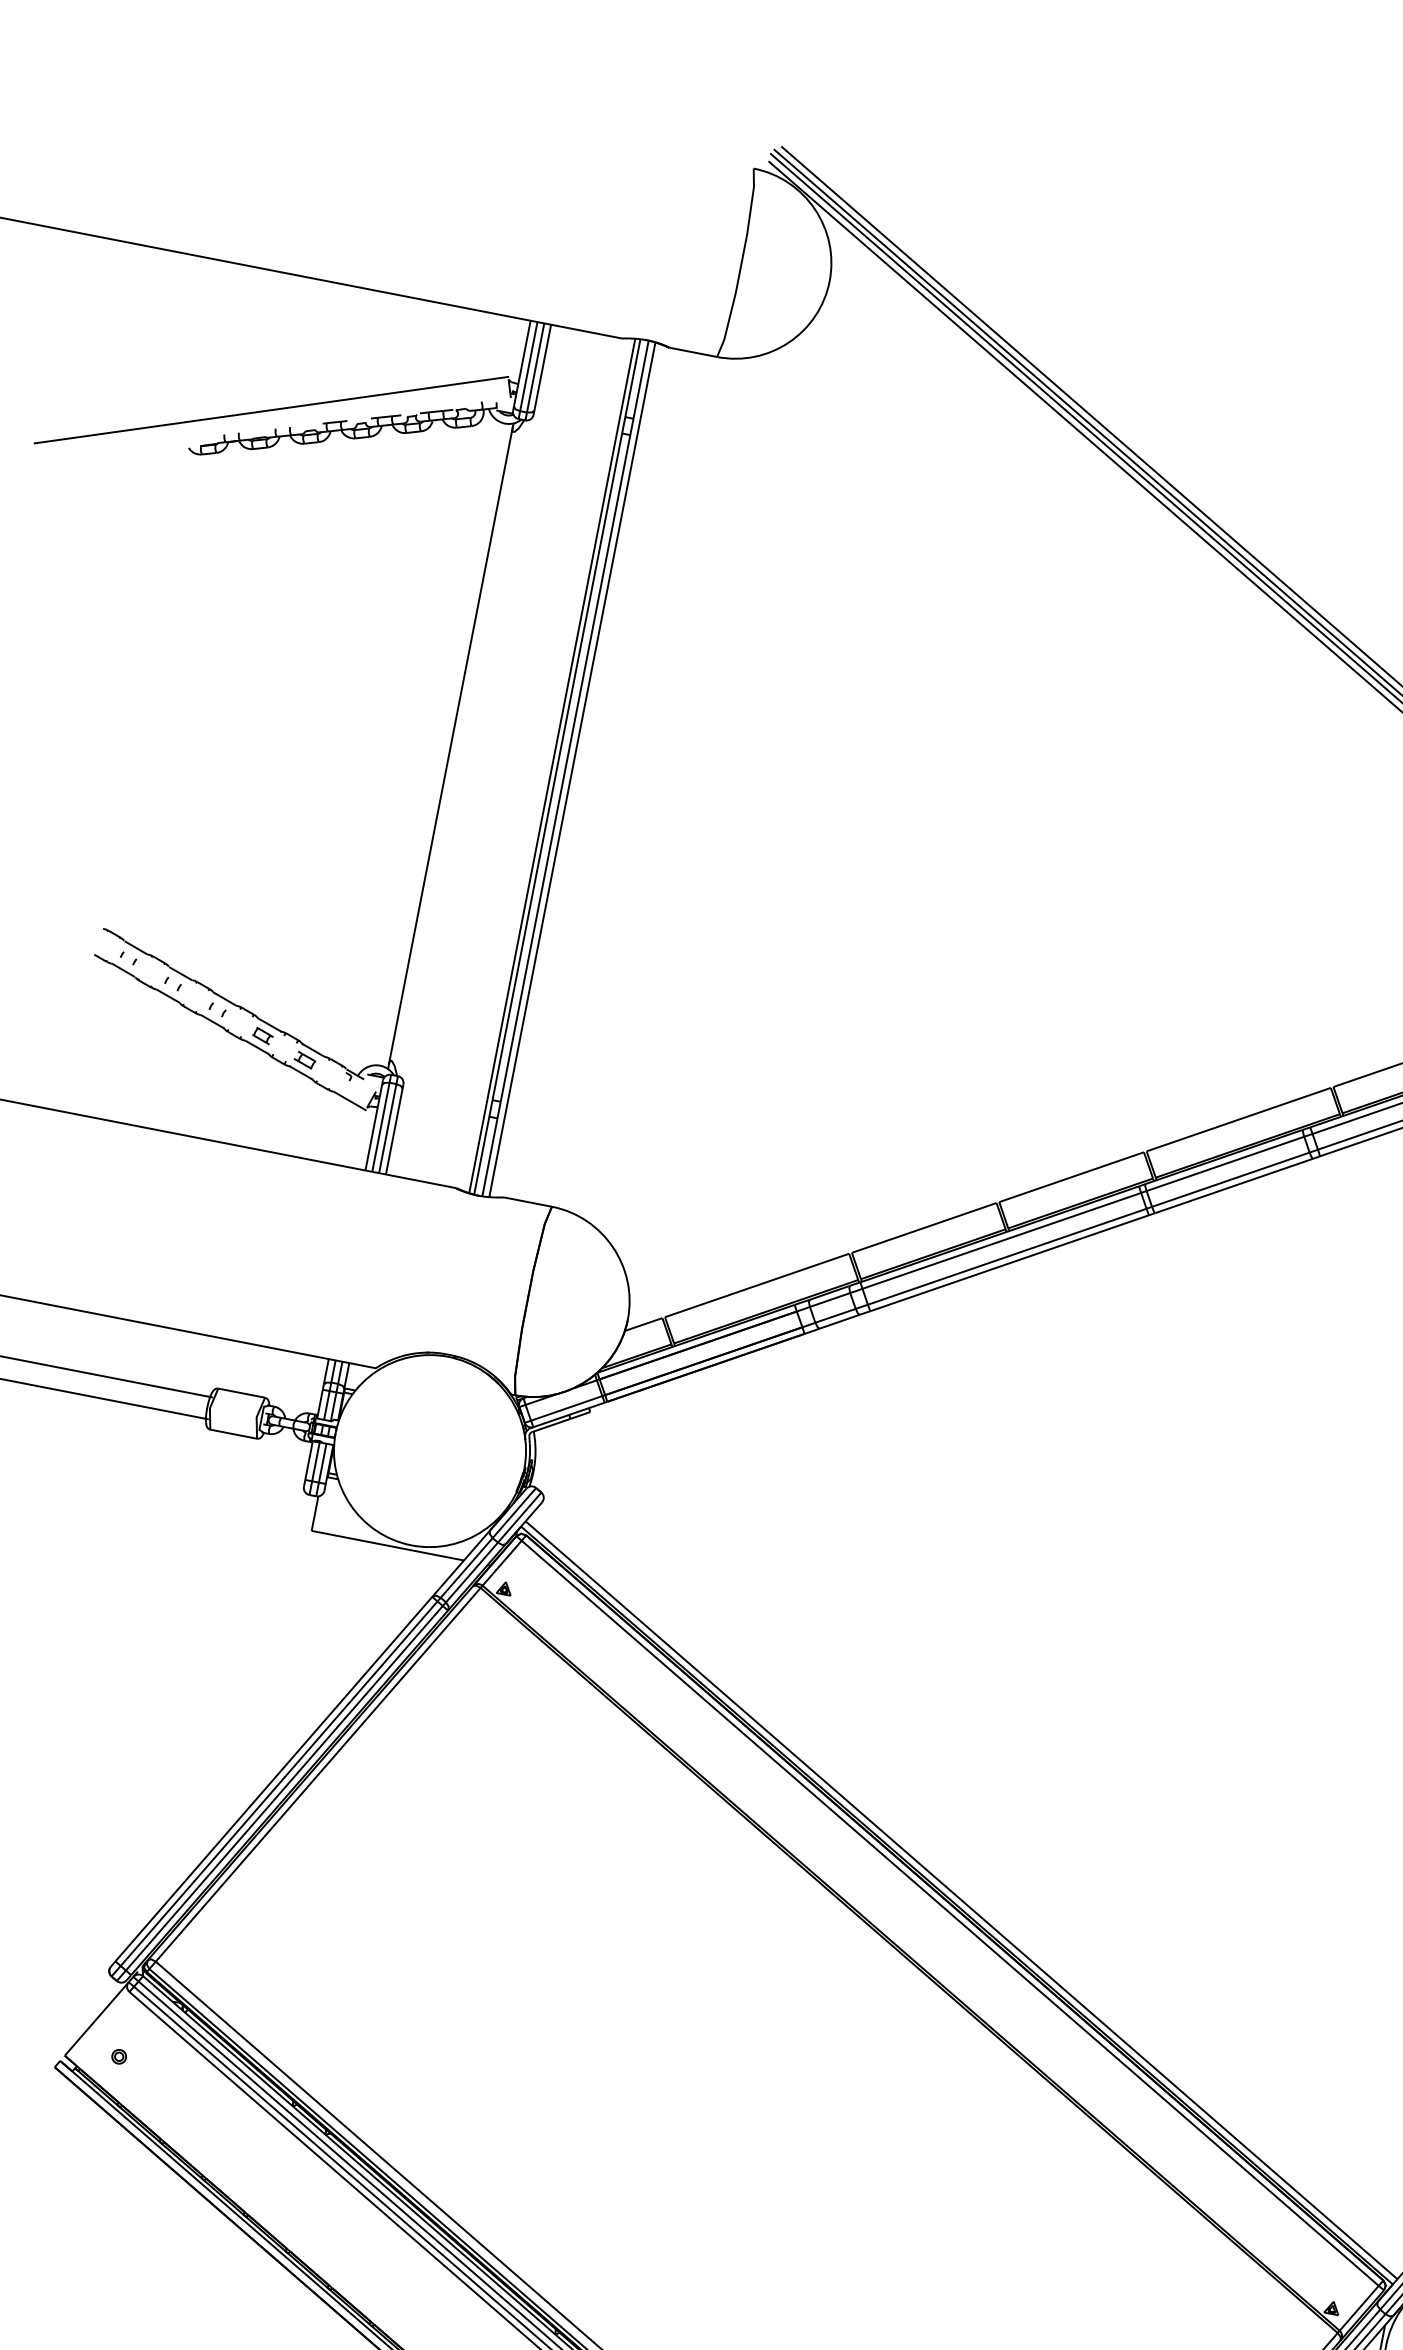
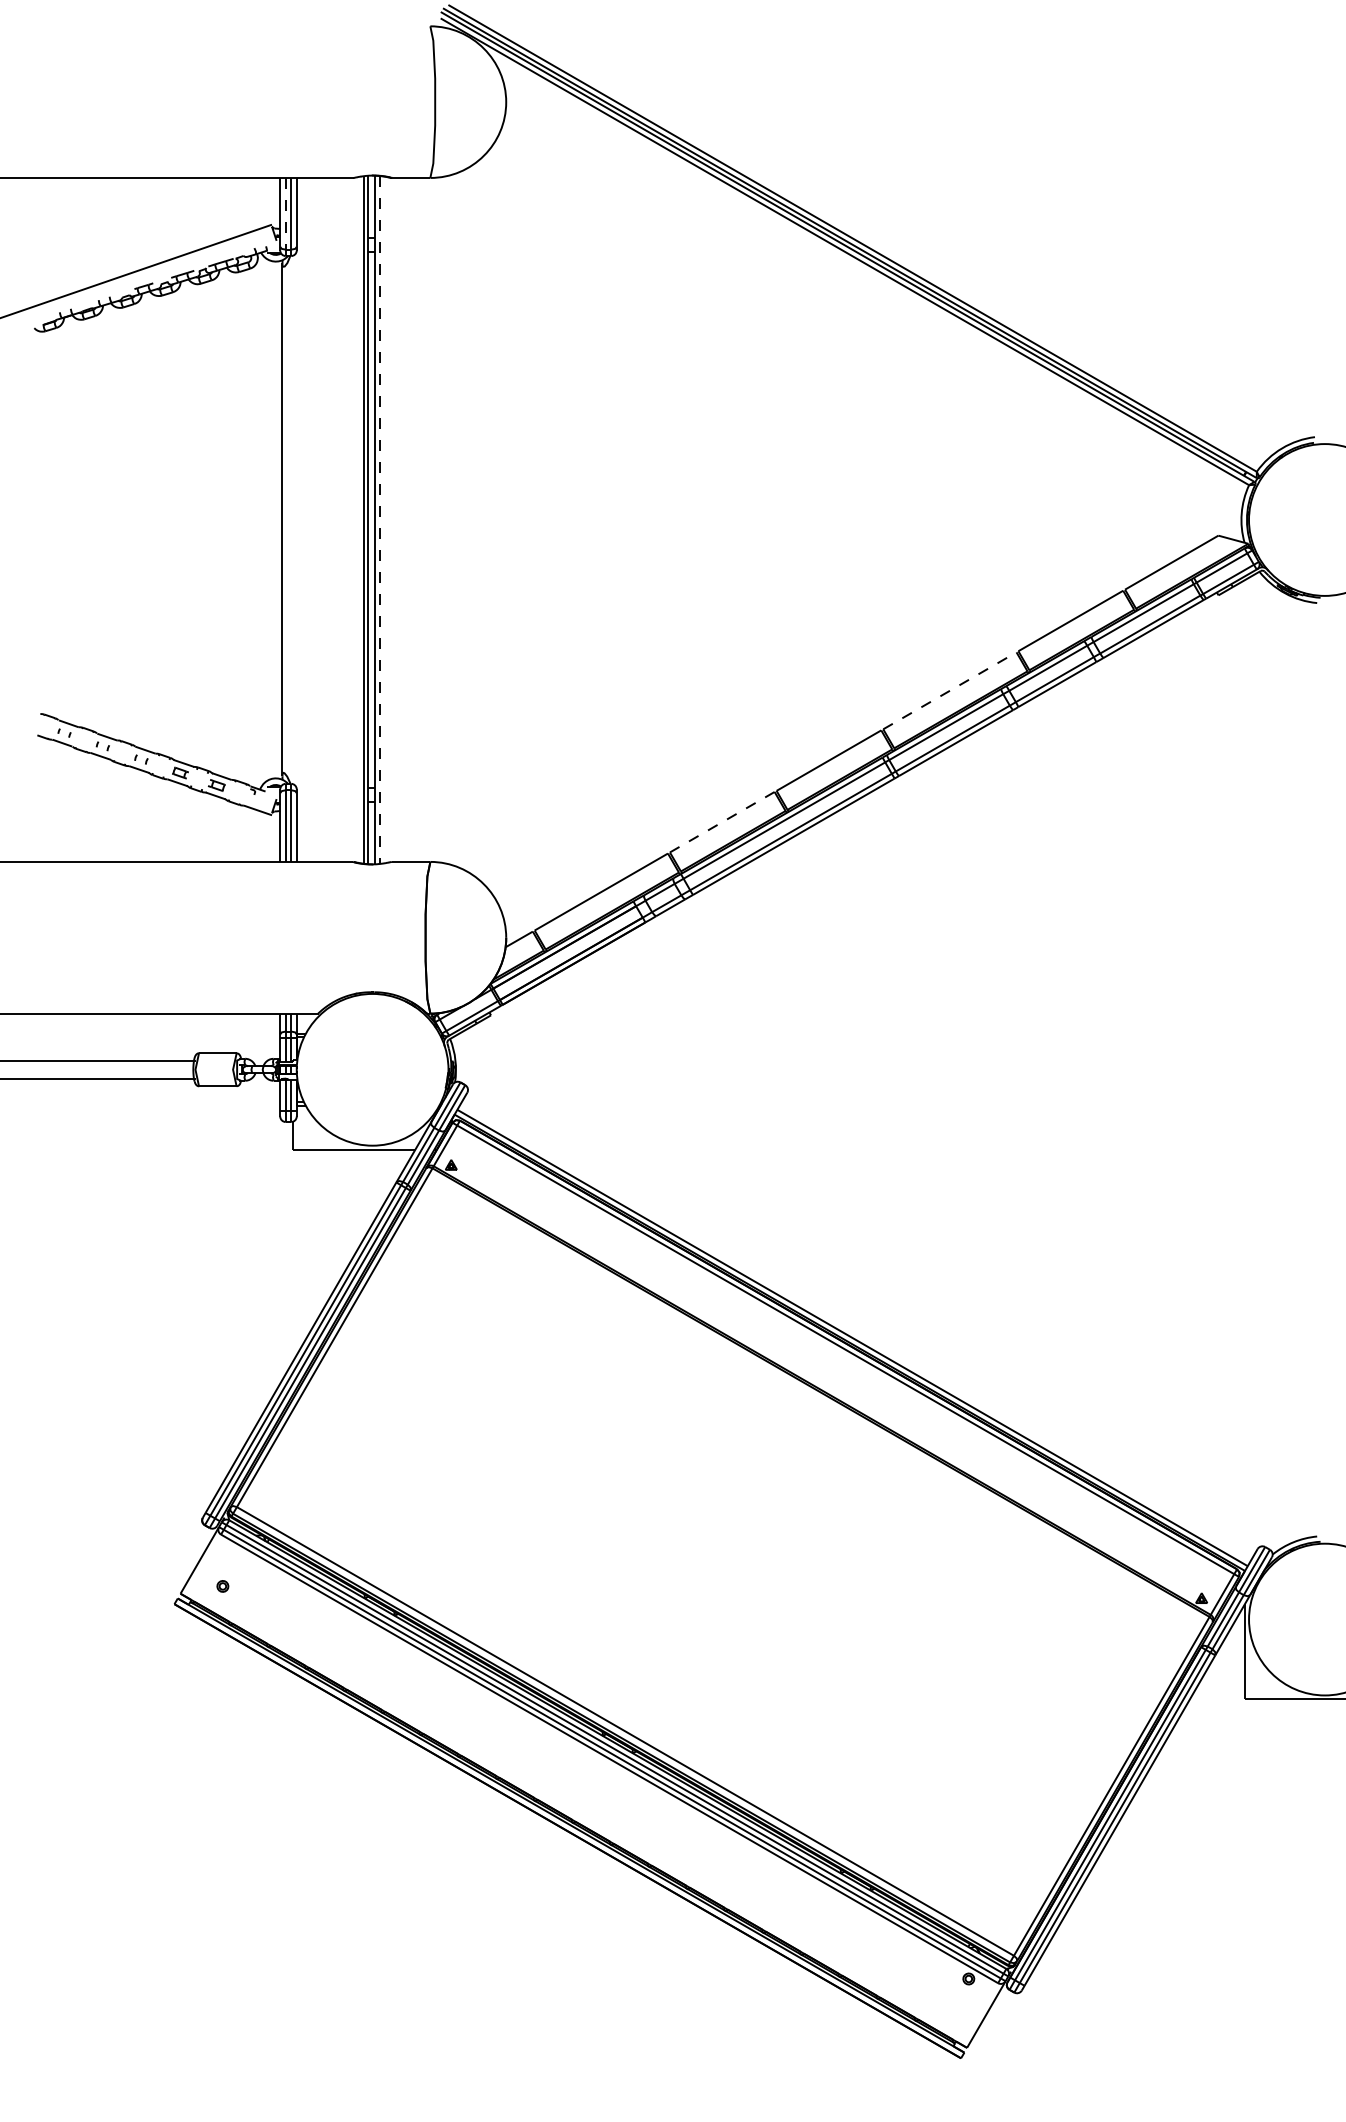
line: (528, 366) -> (285, 213), solid -> dashed
line: (572, 770) -> (380, 520), solid -> dashed
line: (1238, 1119) -> (949, 690), solid -> dashed
line: (924, 1227) -> (722, 821), solid -> dashed

